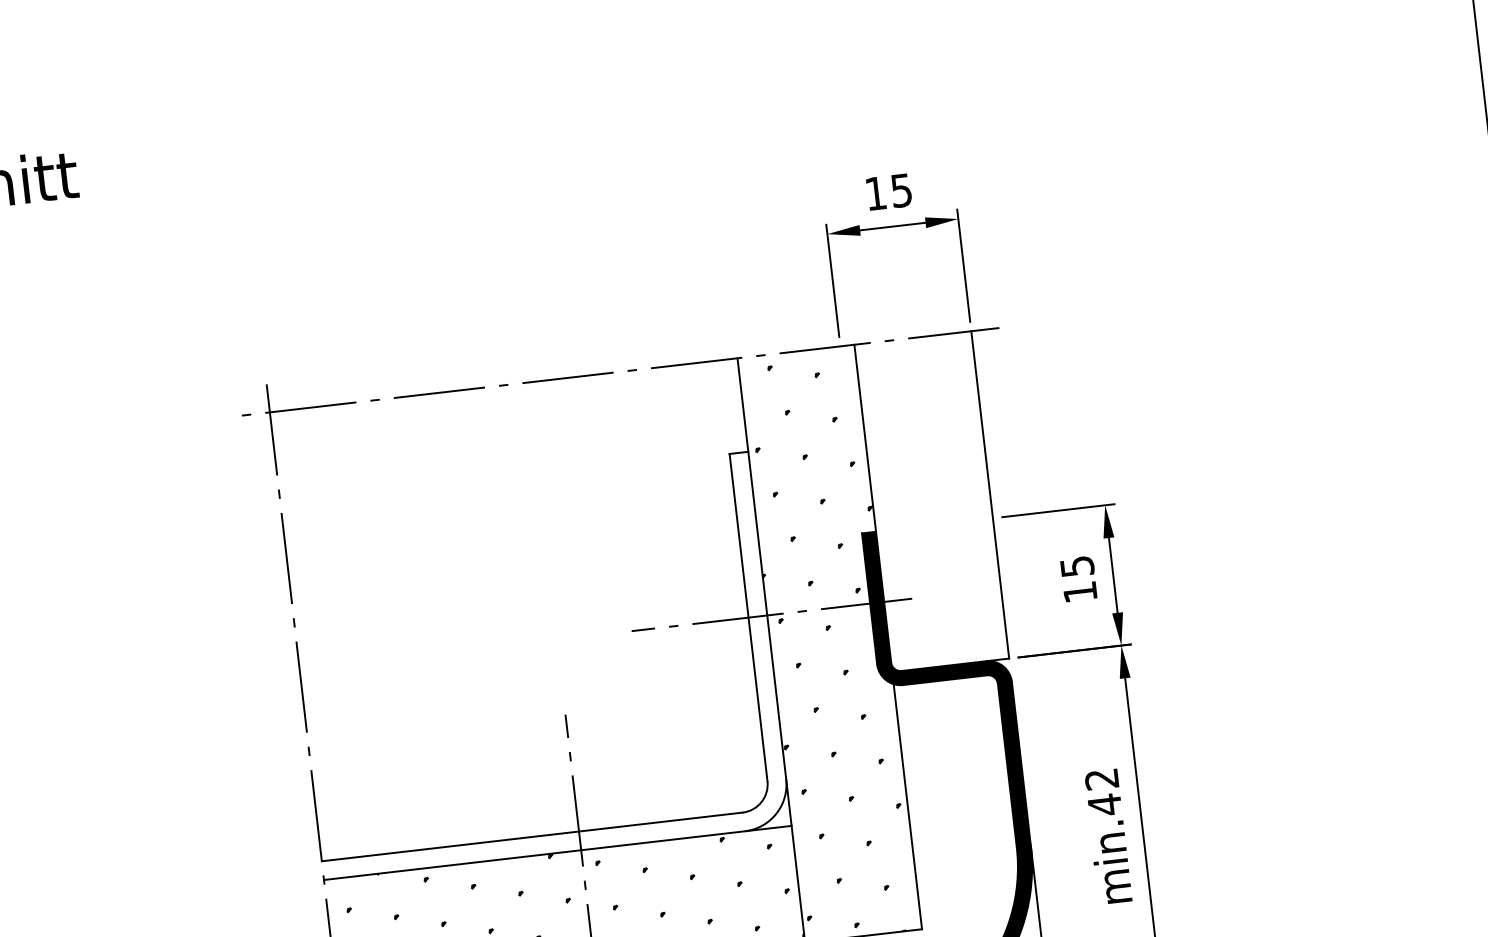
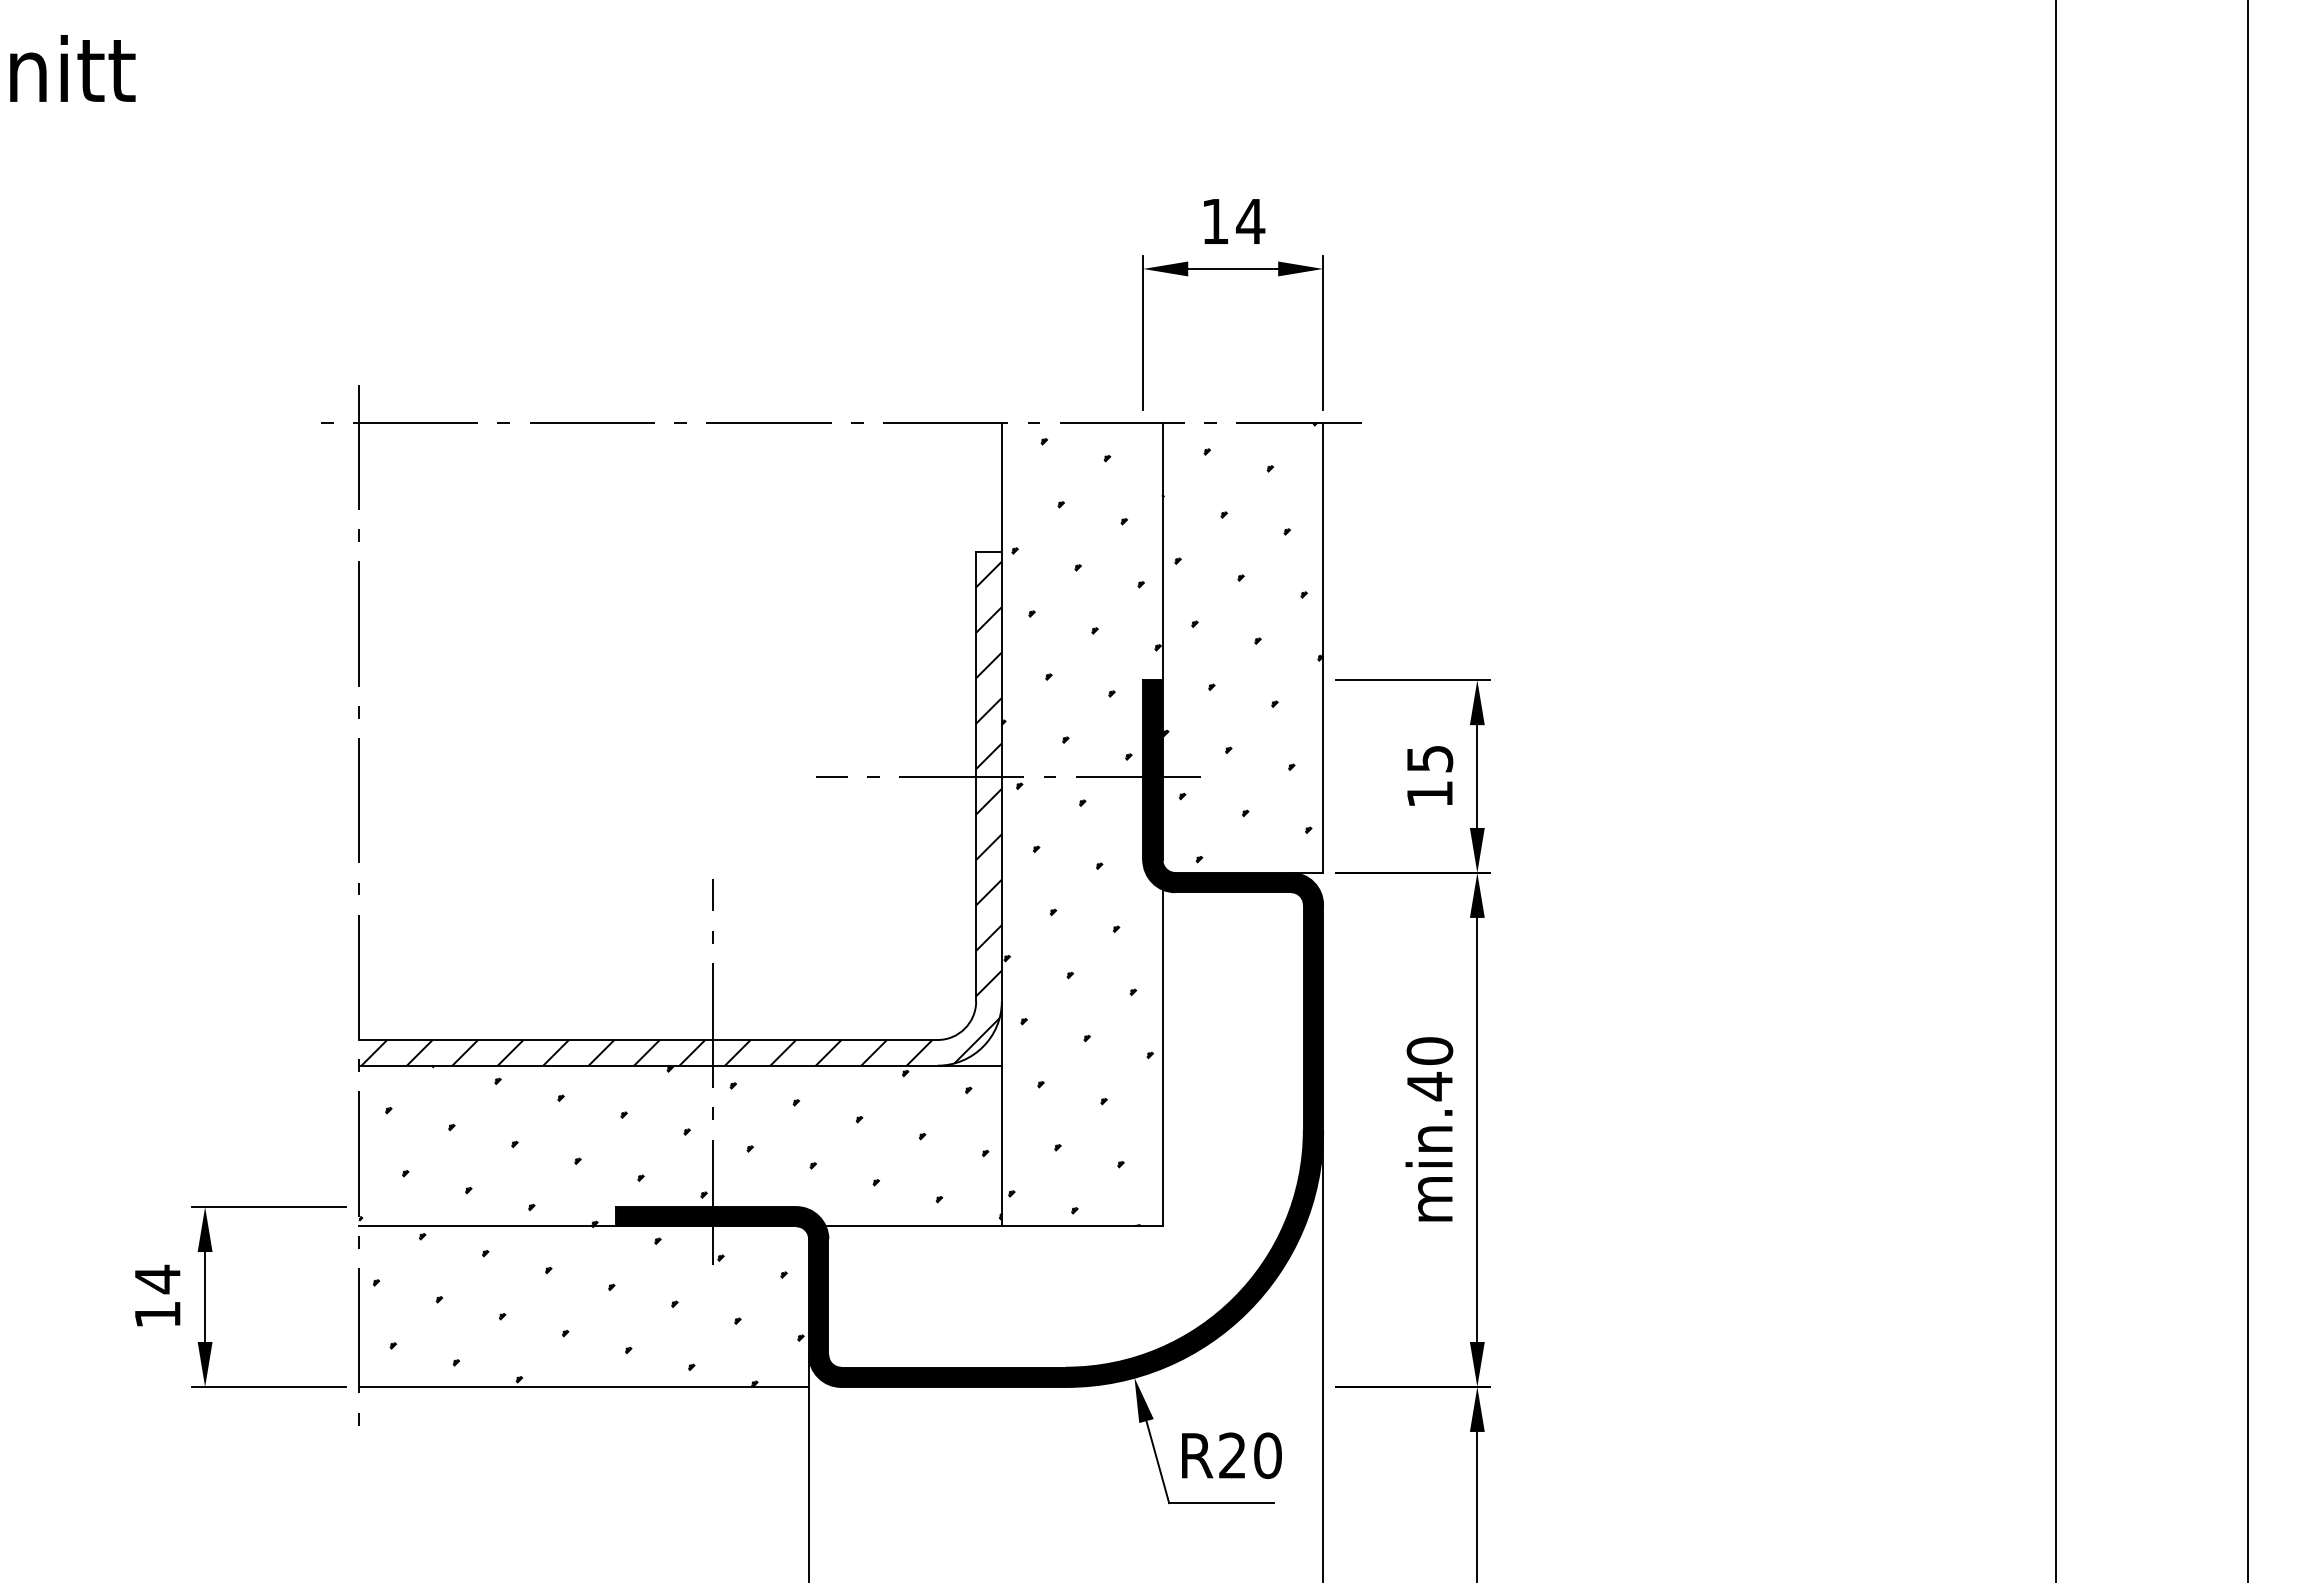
text: (901, 190) -> (1250, 221), 15 -> 14
hatch: (931, 501) -> (1242, 647), added
hatch: (537, 669) -> (681, 813), added
text: (1101, 779) -> (1429, 1051), min.42 -> min.40

